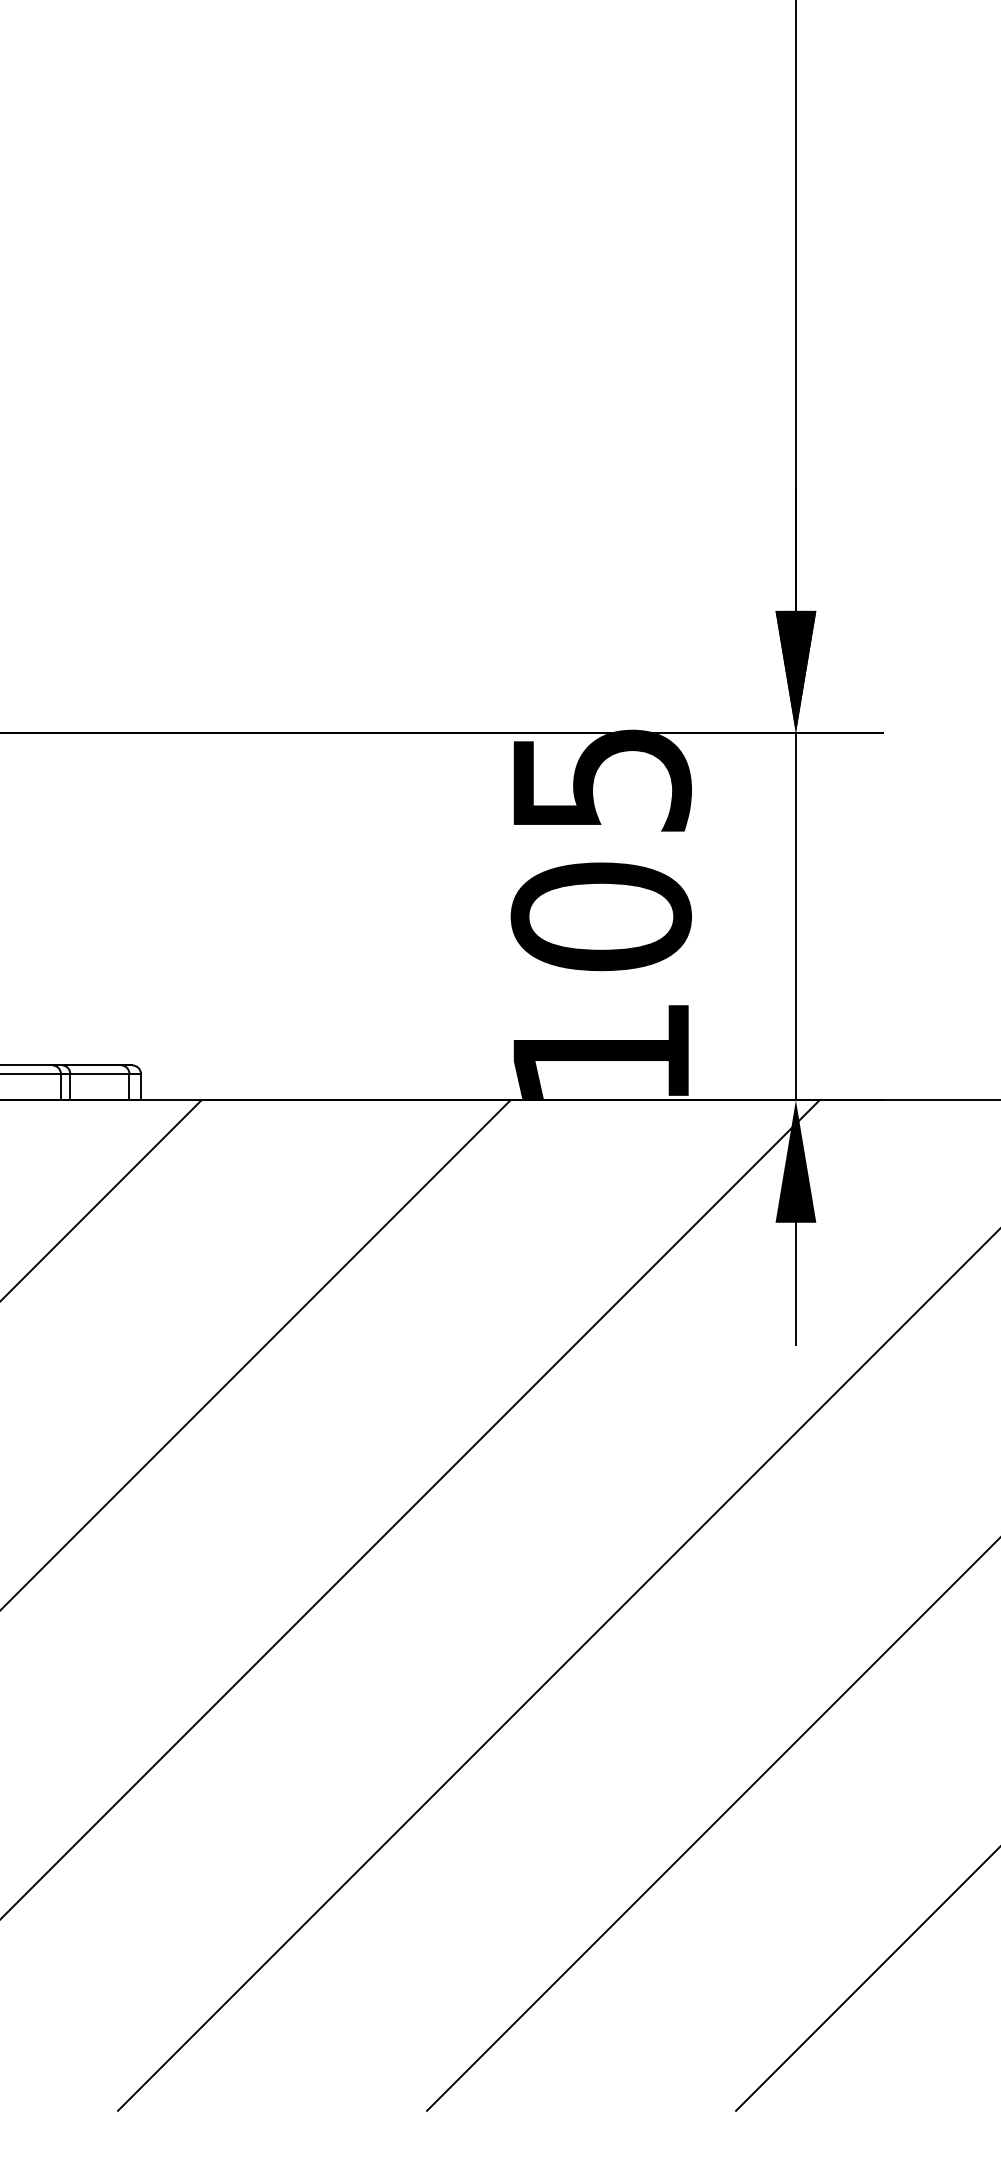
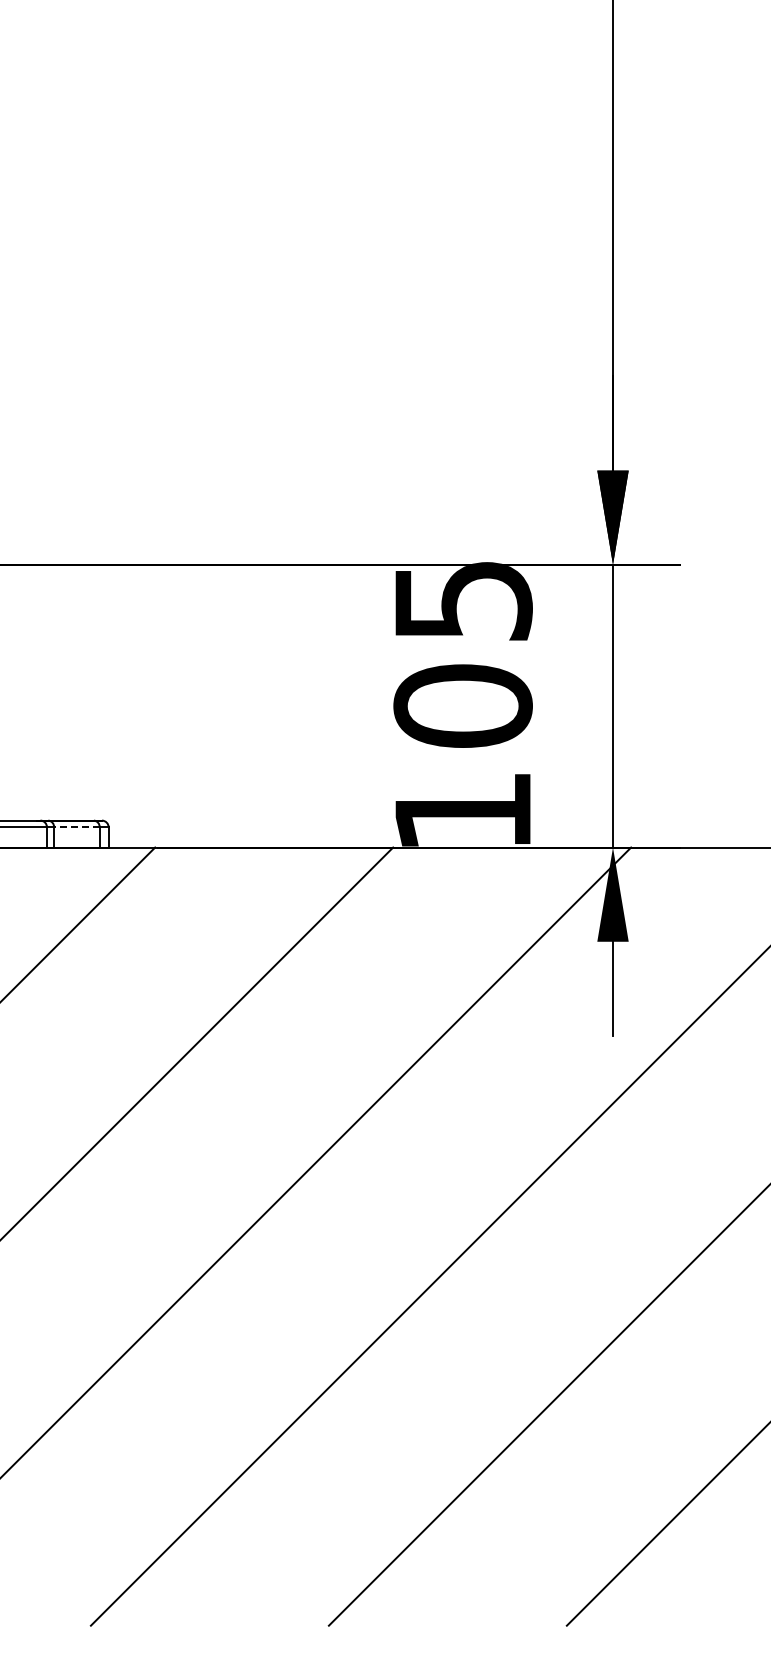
line: (99, 1074) -> (76, 827), solid -> dashed

